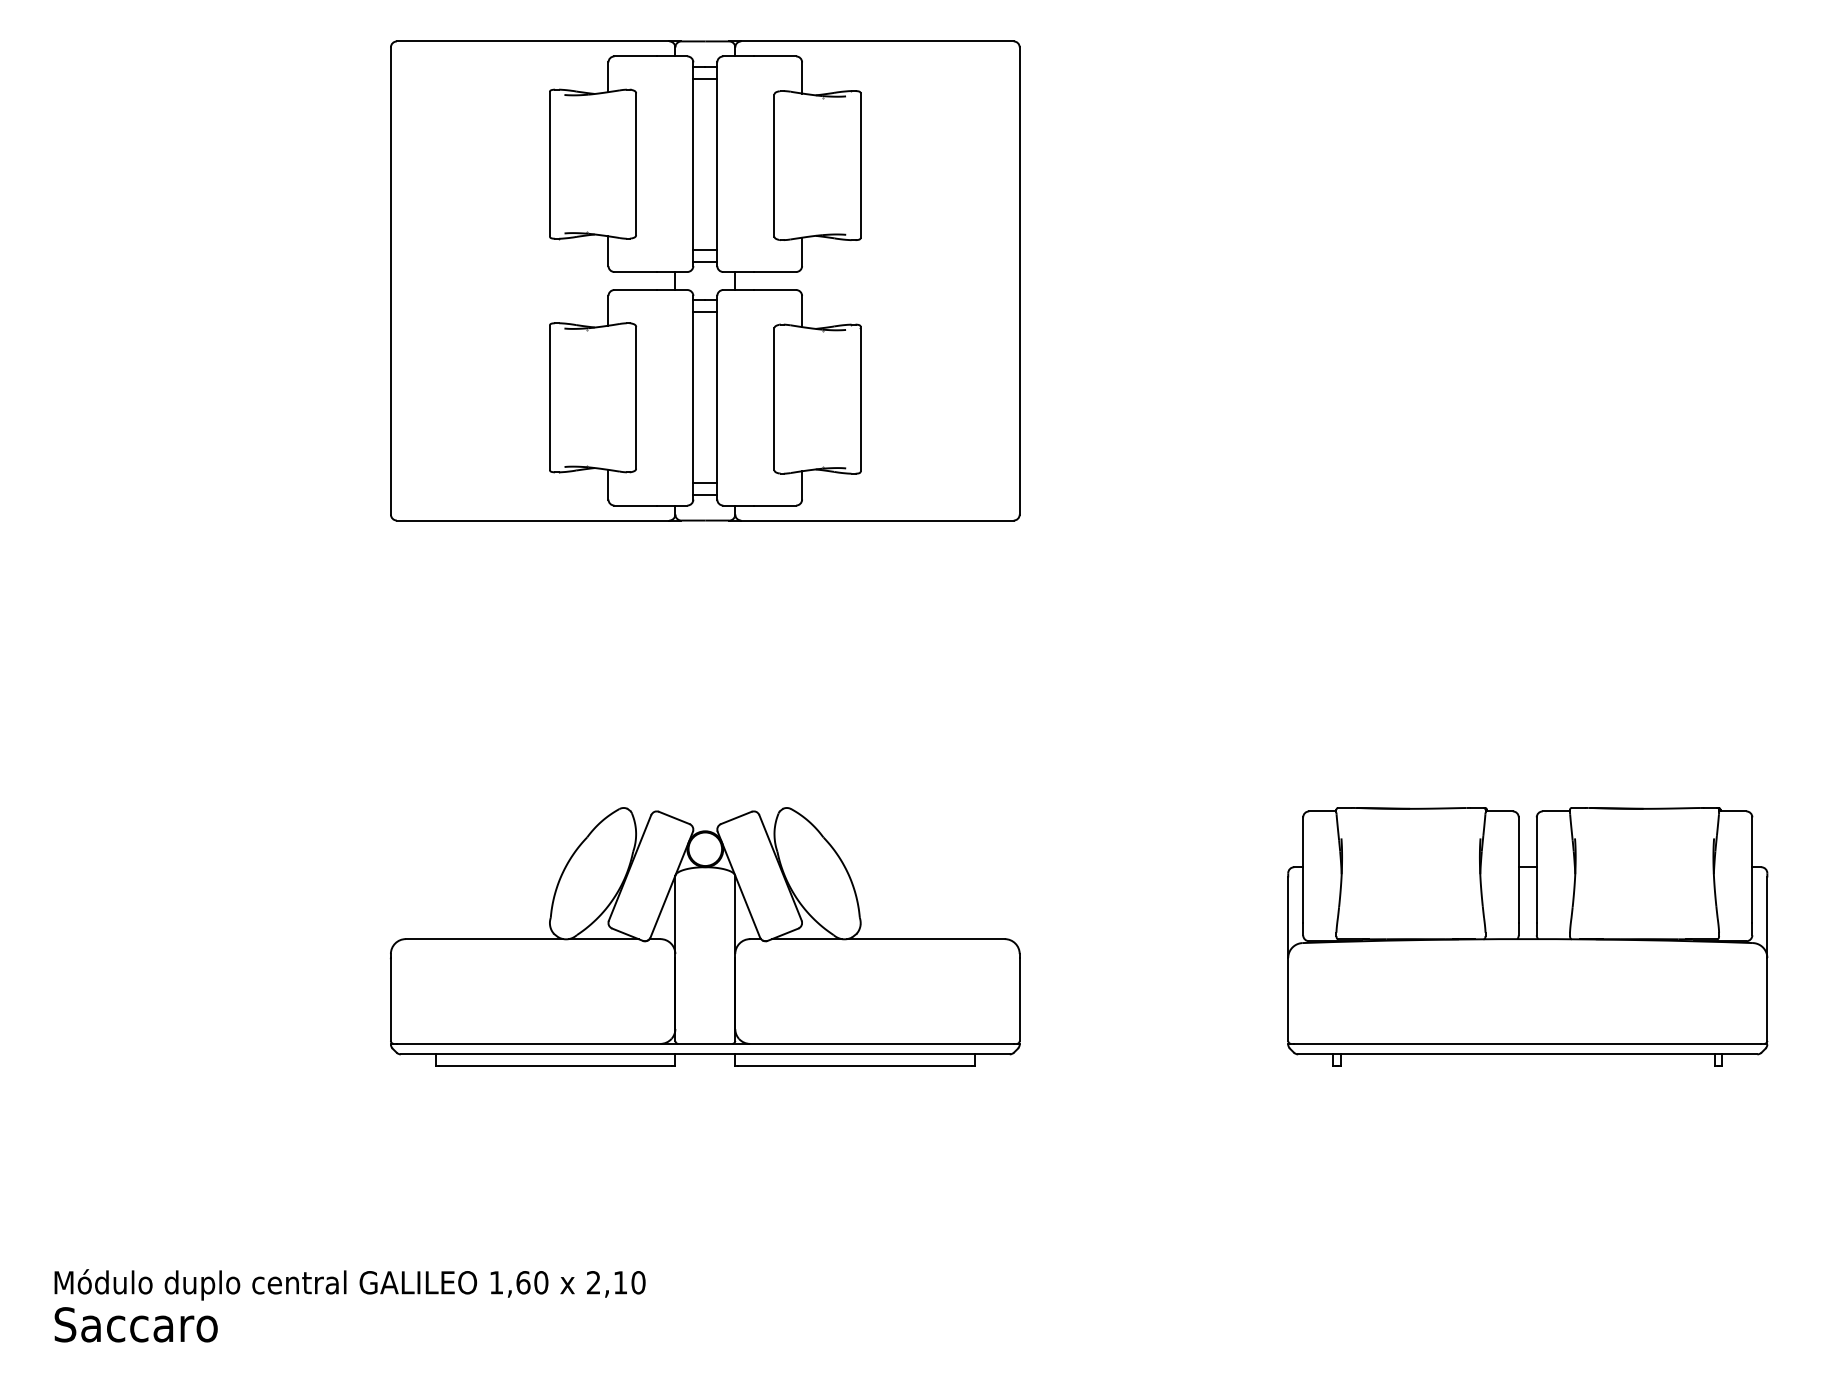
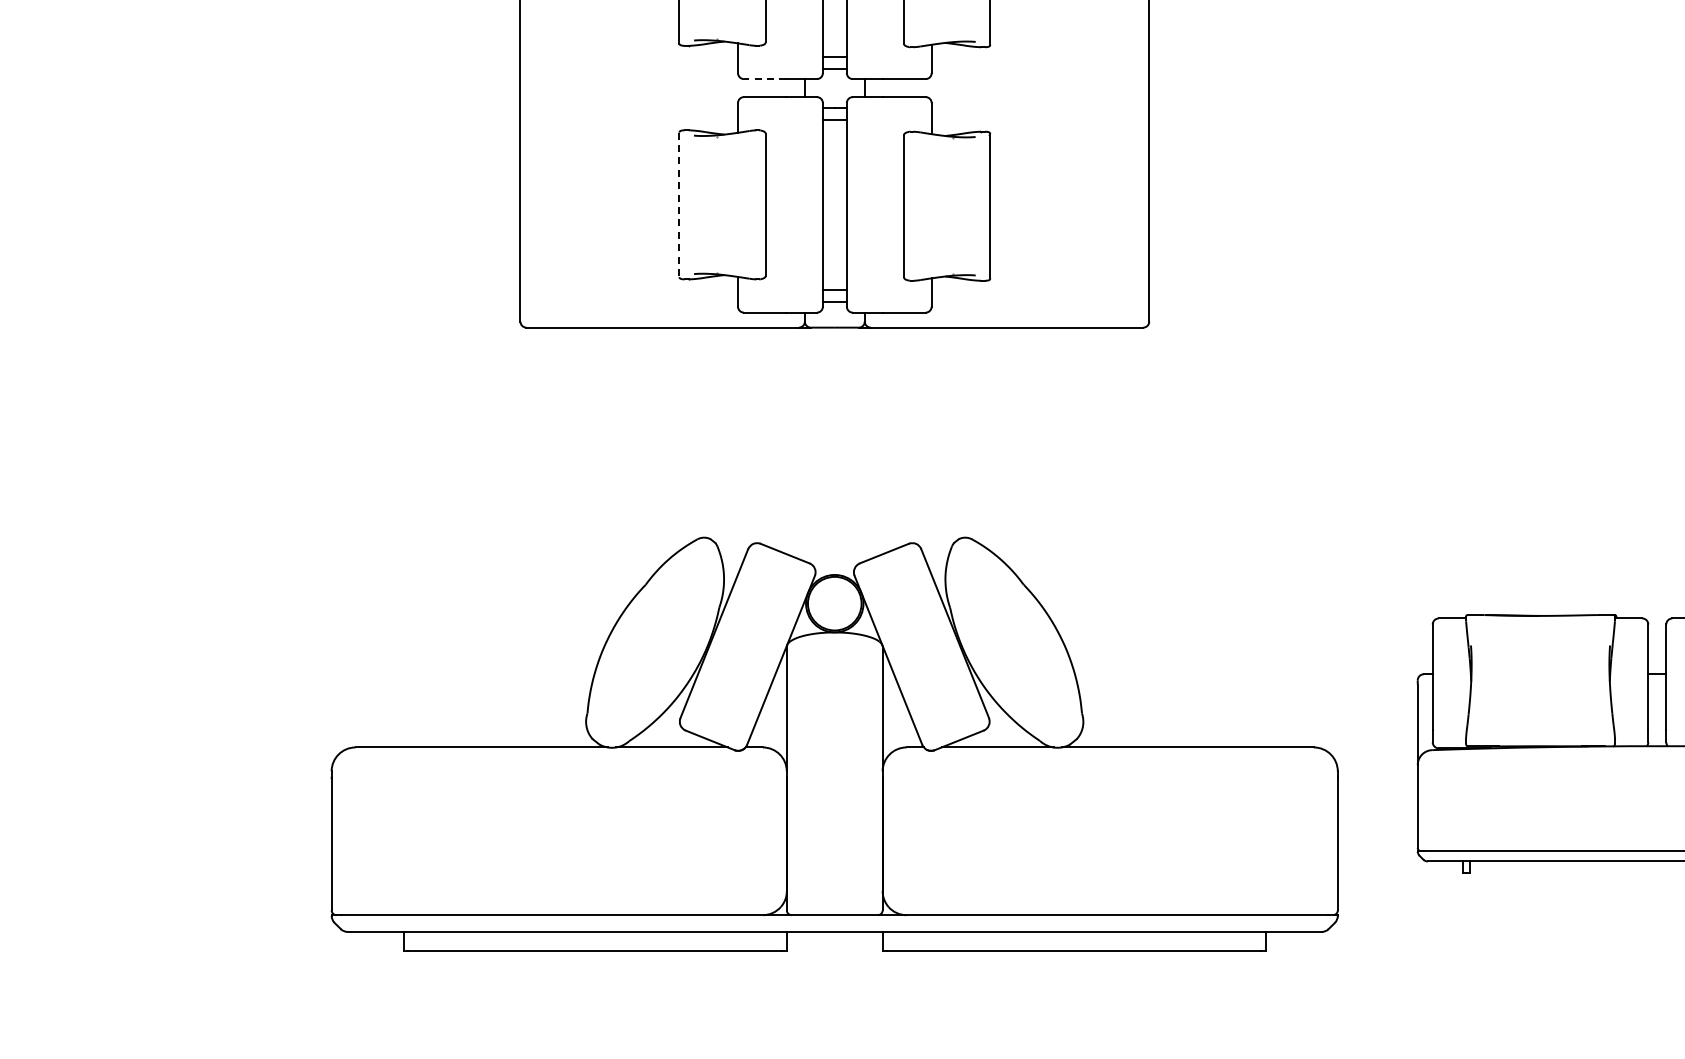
line: (635, 272) -> (765, 79), solid -> dashed
line: (549, 398) -> (679, 205), solid -> dashed
part: (705, 936) -> (835, 743), size x1.6

